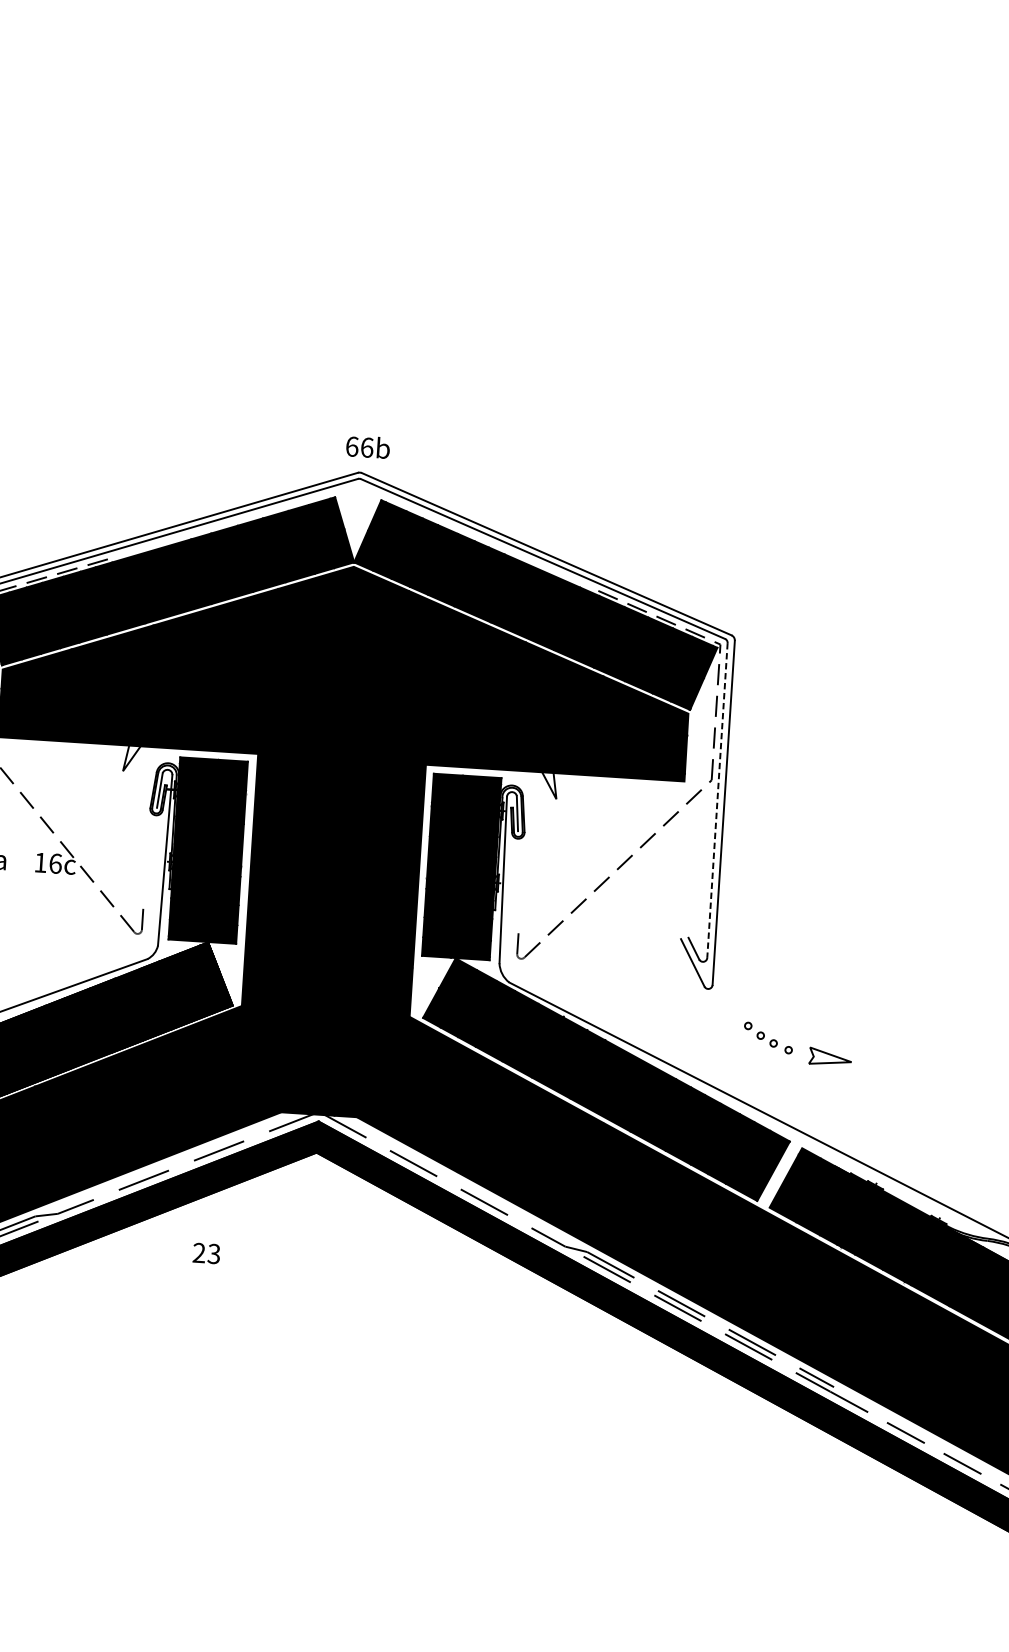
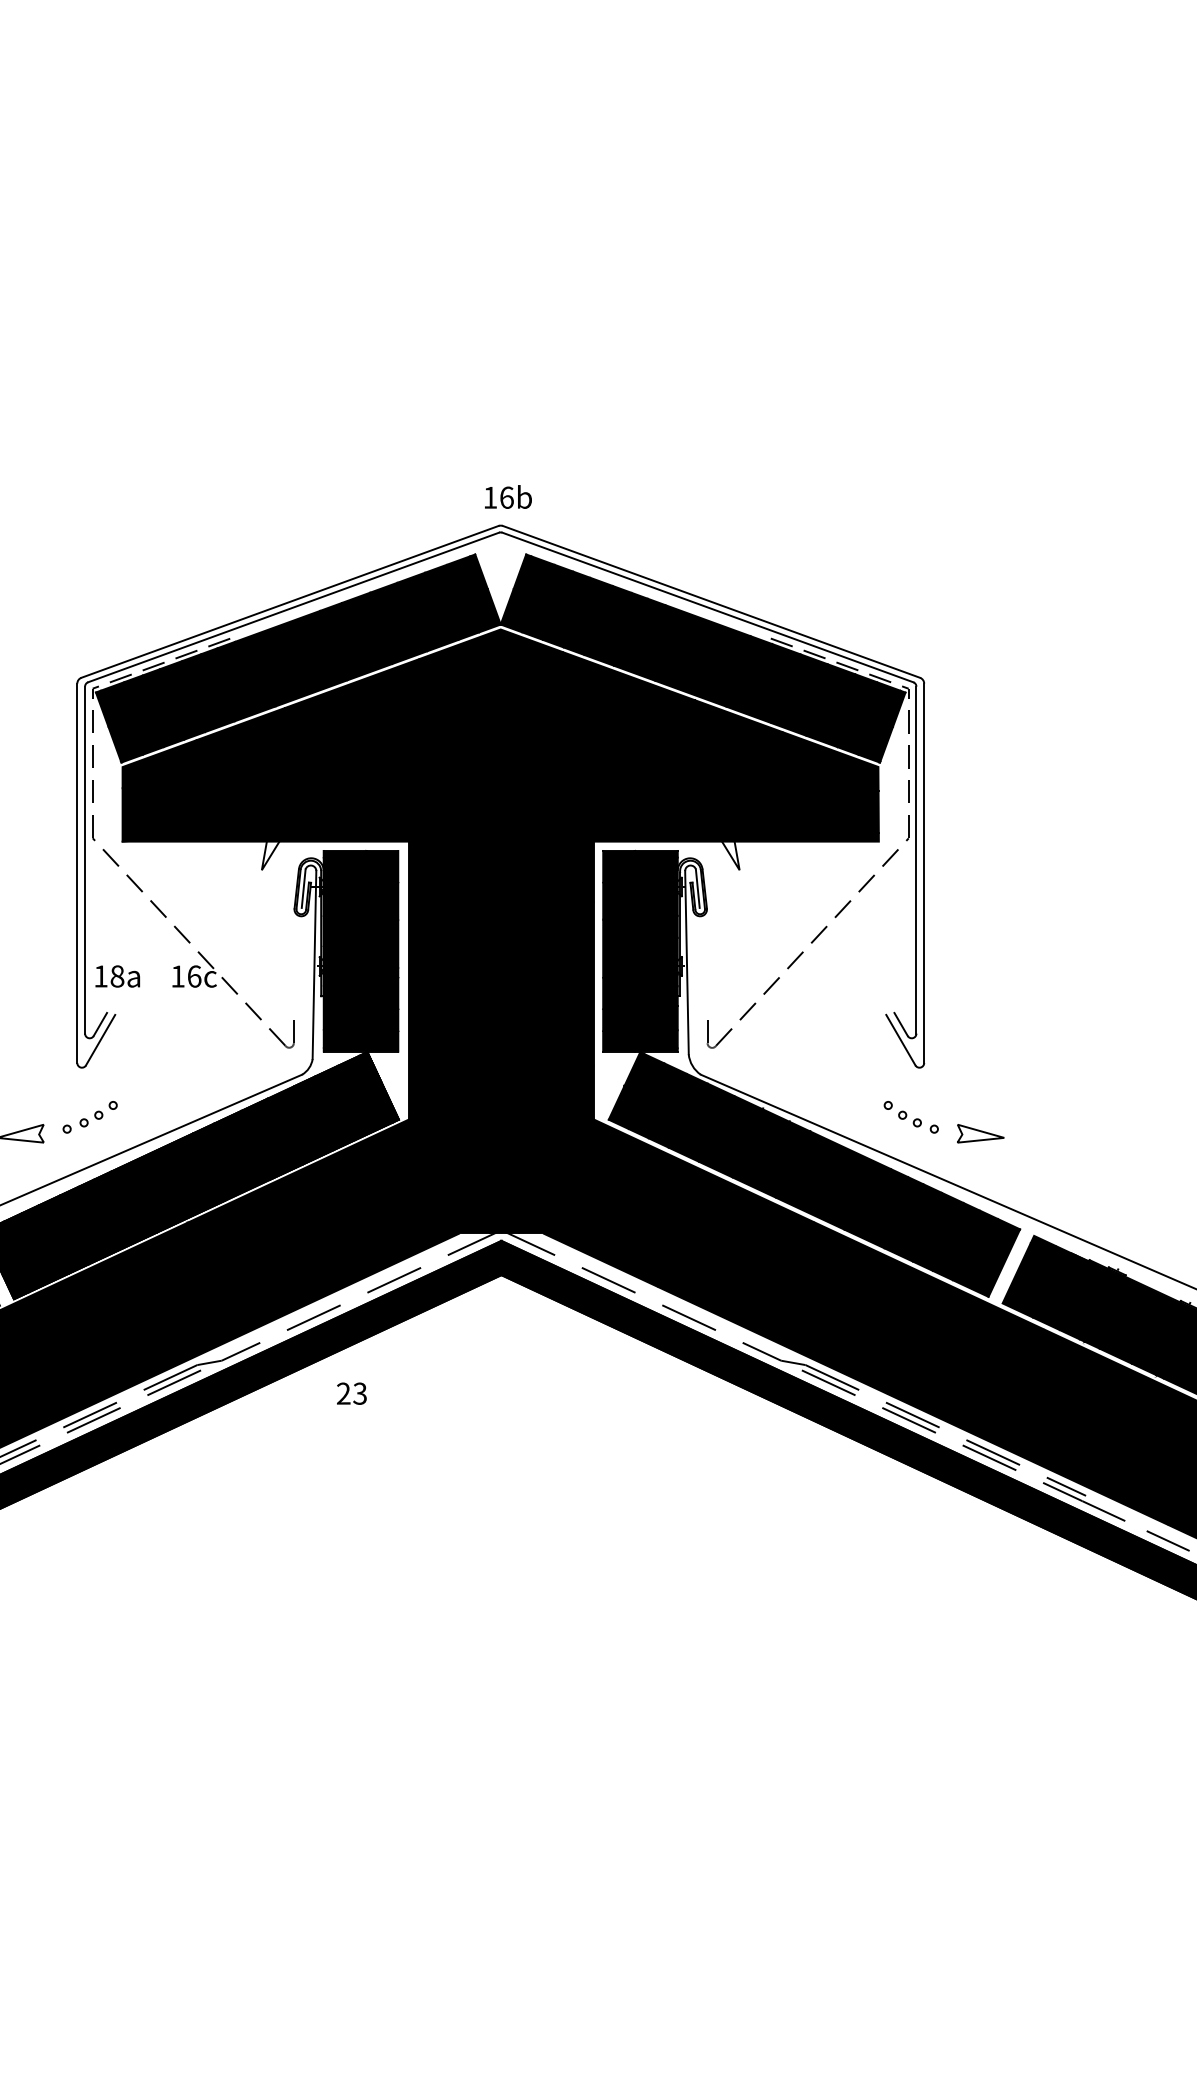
text: (352, 446) -> (490, 497), 66b -> 16b
line: (717, 800) -> (916, 860), dashed -> solid
part: (792, 1047) -> (938, 1126), moved
text: (206, 1253) -> (351, 1393), moved

